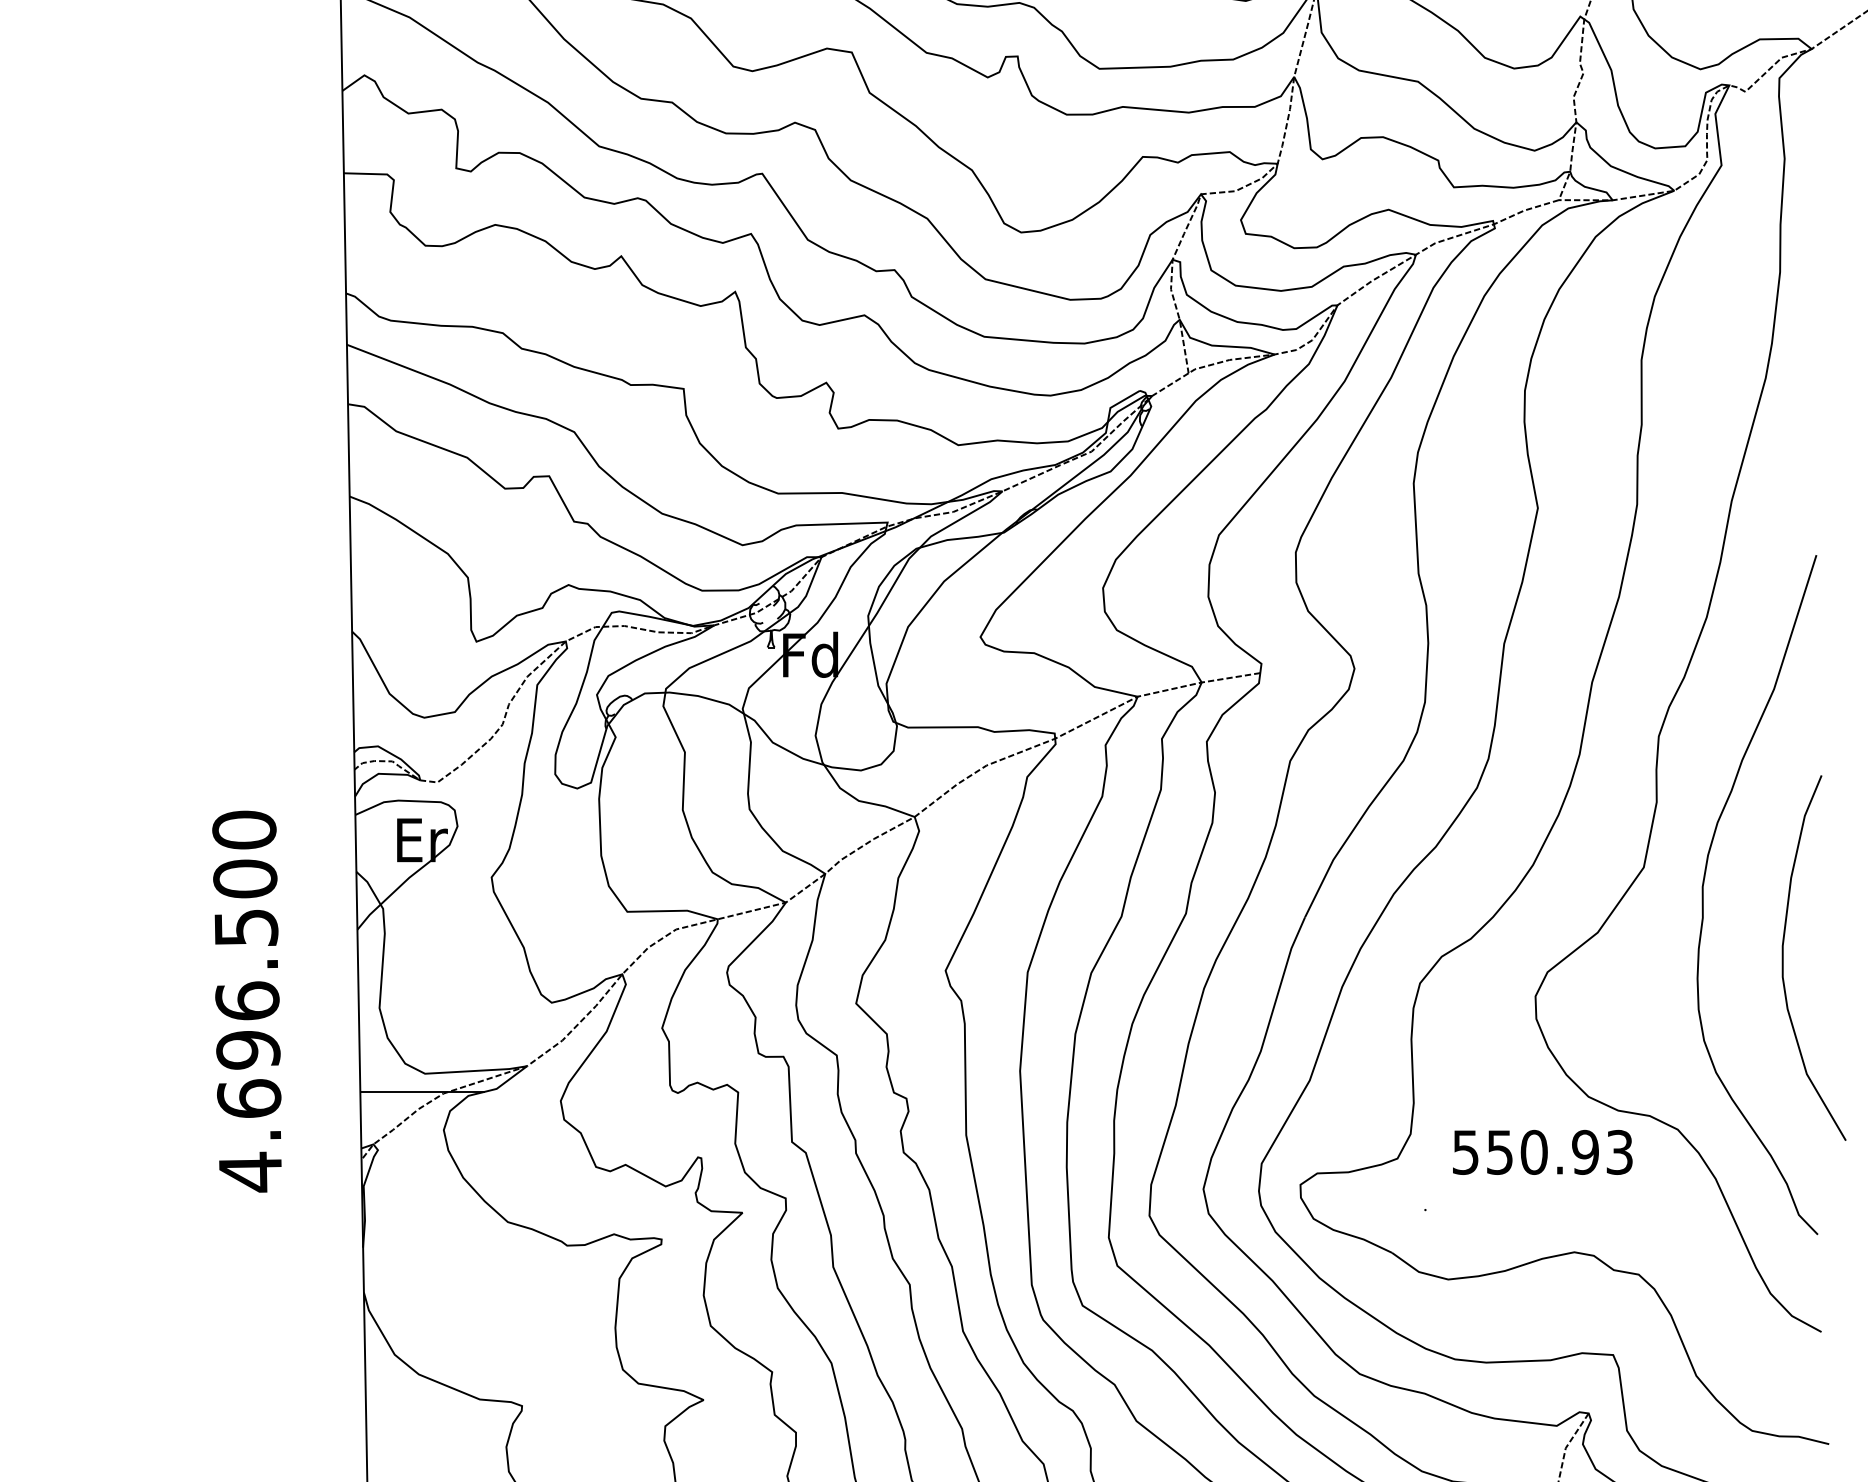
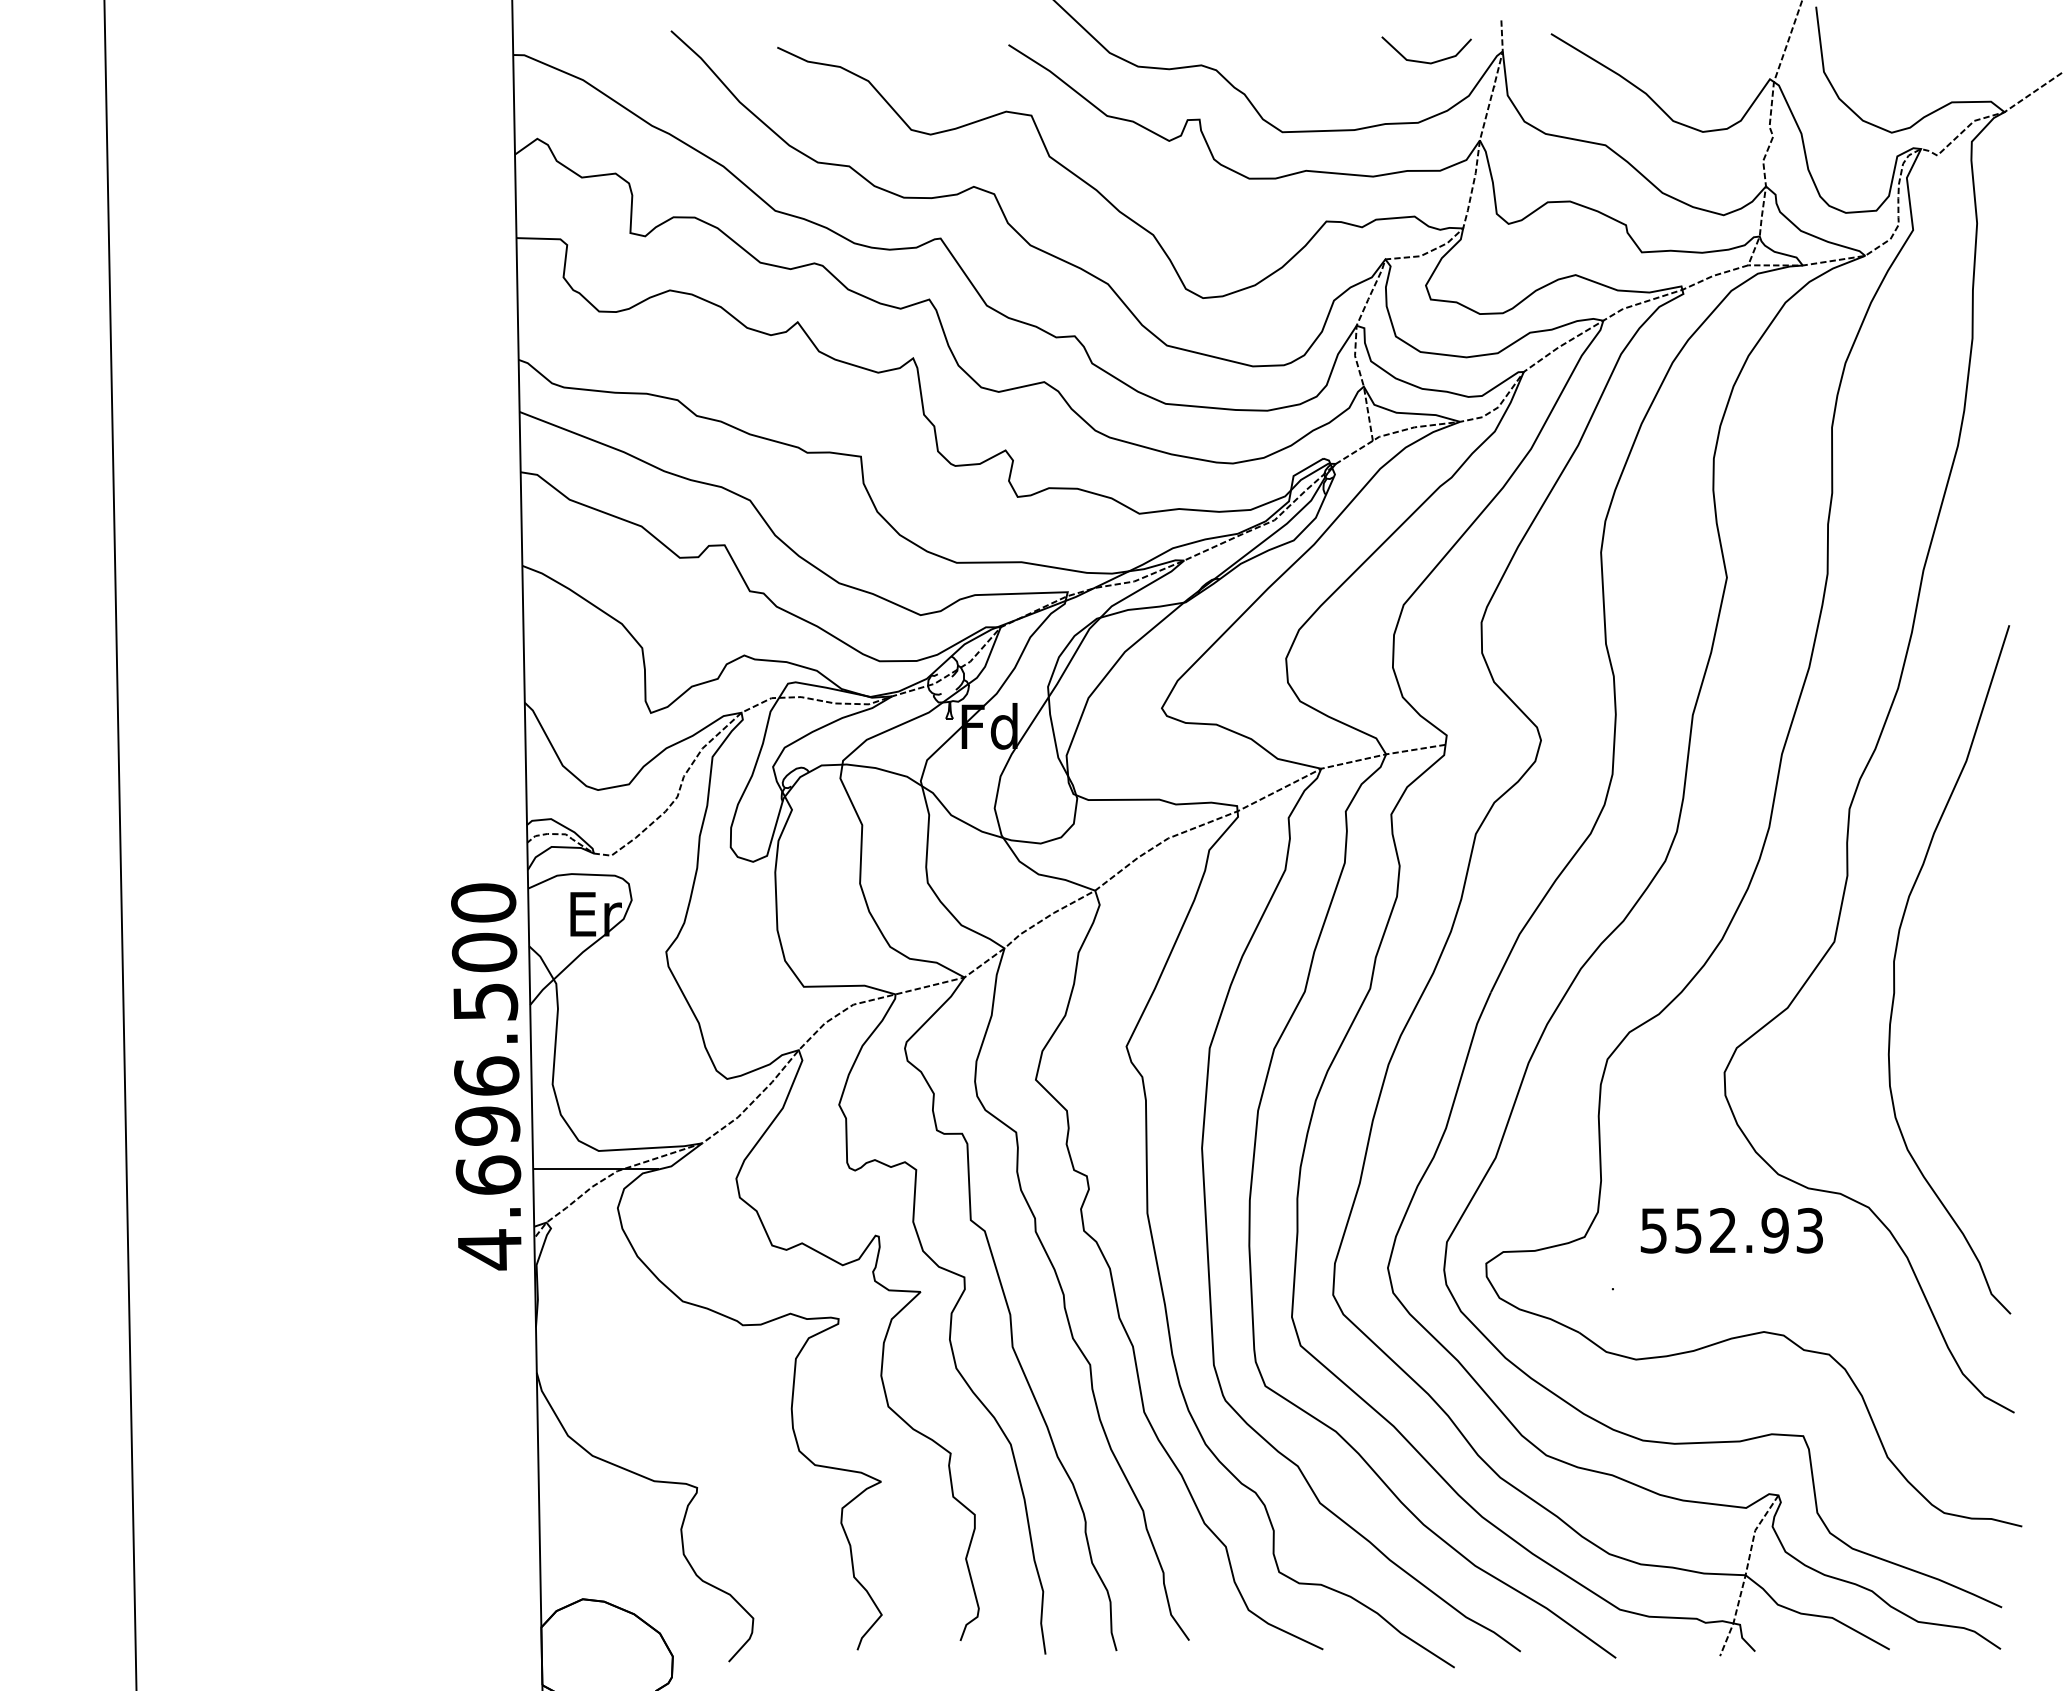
curve: (1784, 957) -> (1976, 1033), removed
text: (247, 1001) -> (486, 1076), moved
text: (1534, 1152) -> (1723, 1230), 550.93 -> 552.93

